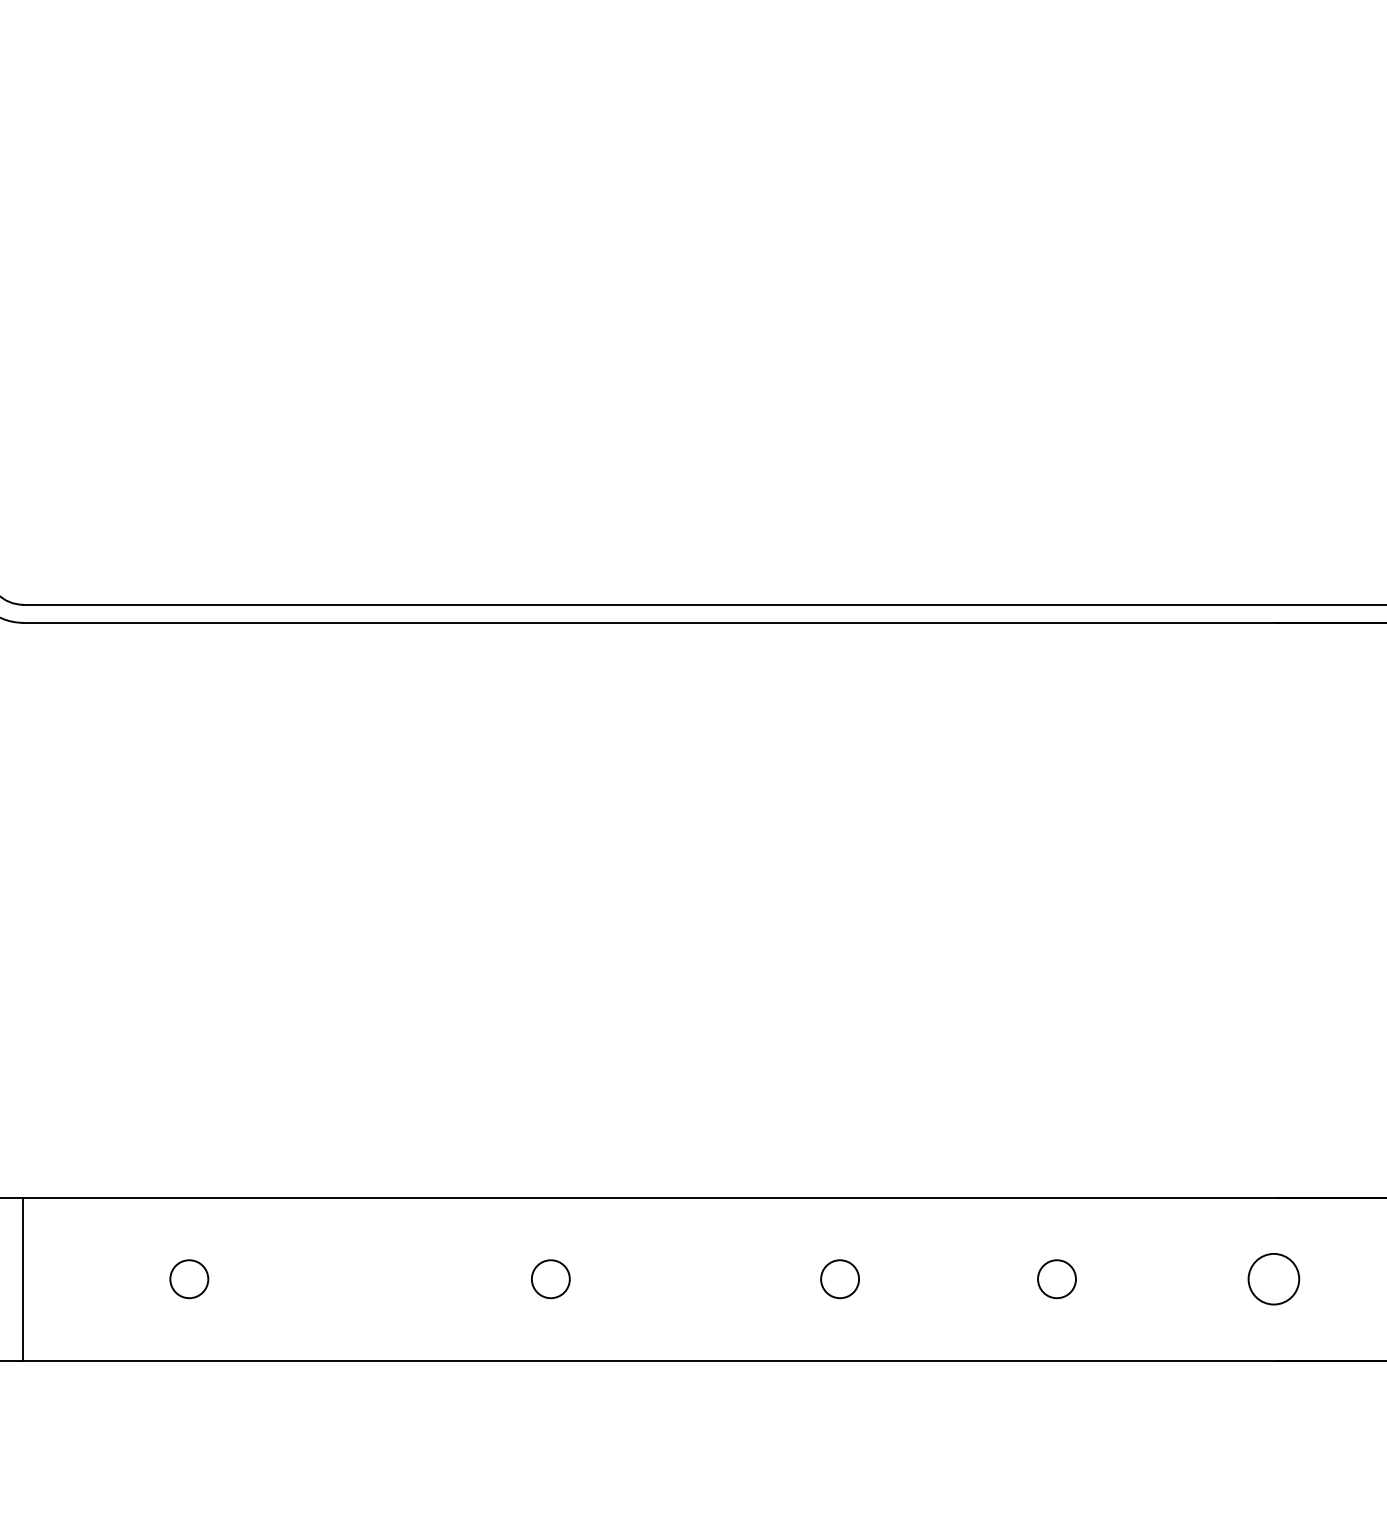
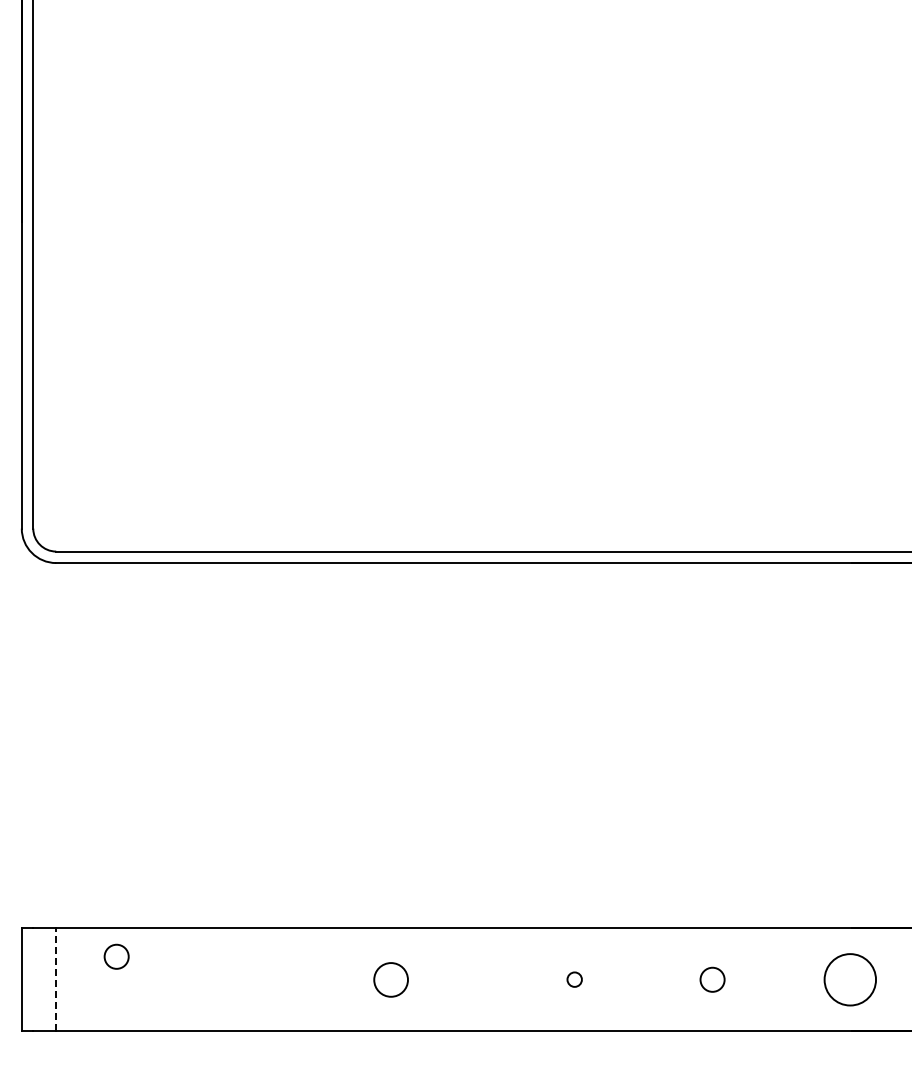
line: (23, 1278) -> (56, 979), solid -> dashed
circle: (189, 1278) -> (116, 956), moved
circle: (551, 1278) -> (391, 979), size x1.4
circle: (839, 1278) -> (574, 979), size x0.6
circle: (1274, 1278) -> (850, 979), size x1.6

